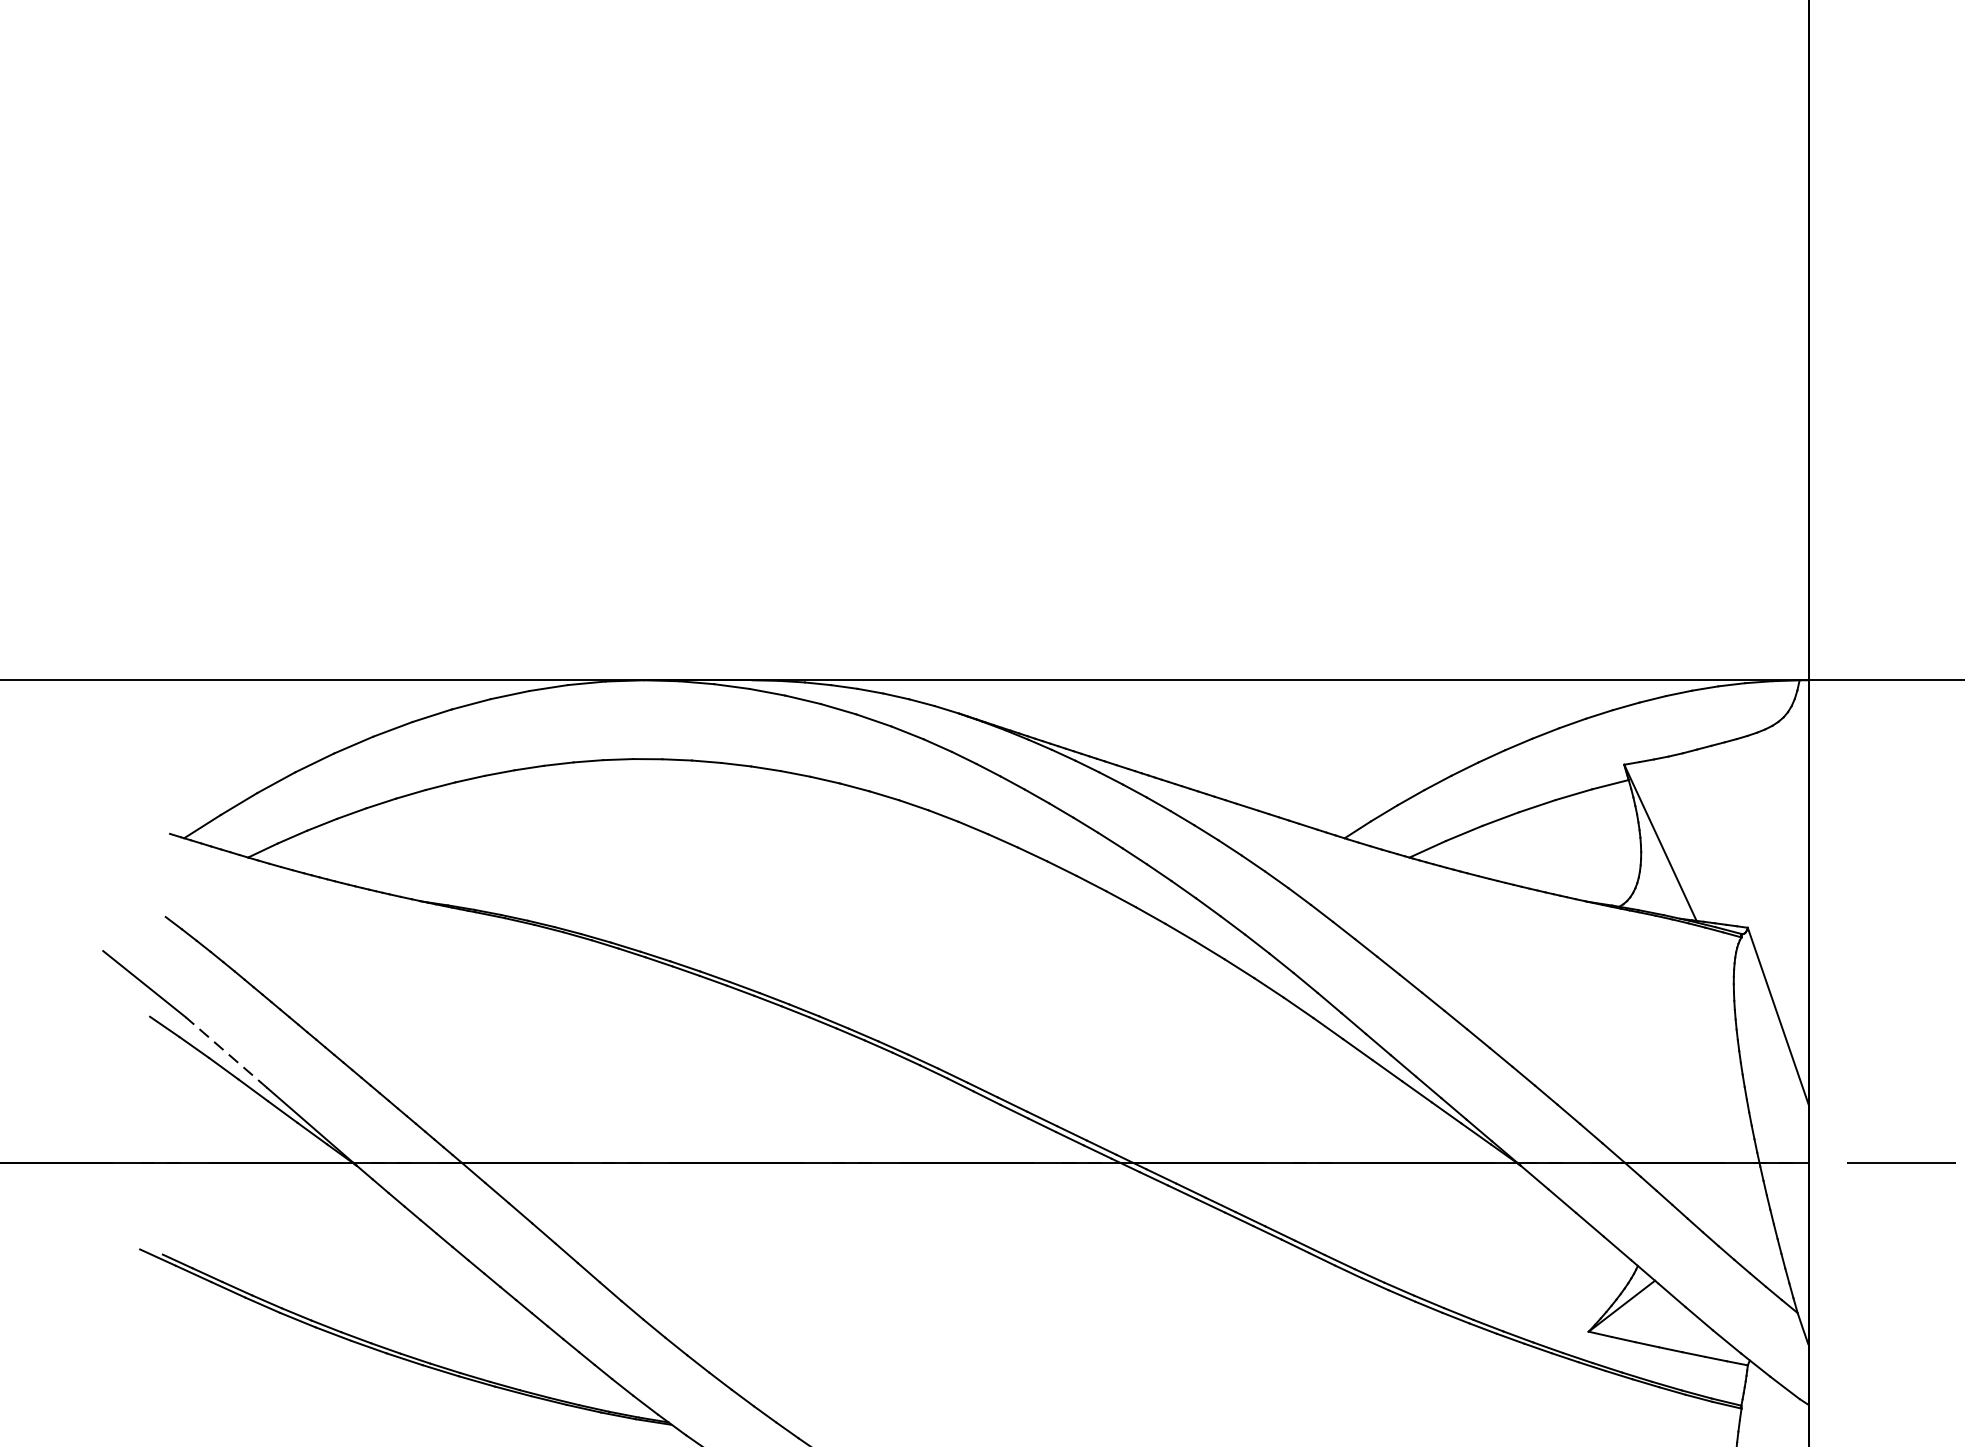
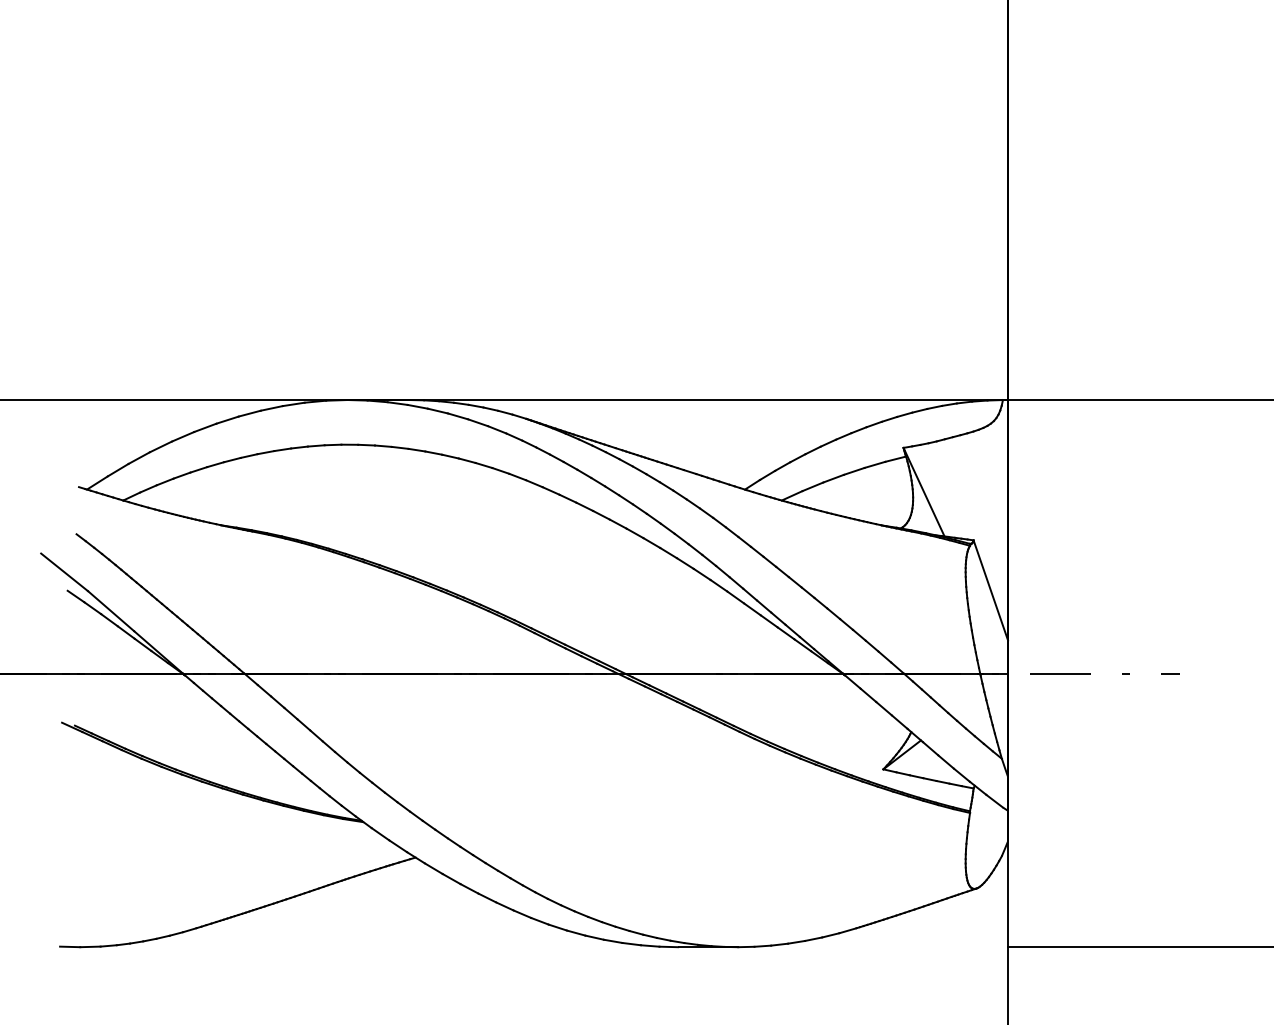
line: (227, 1053) -> (111, 611), dashed -> solid

